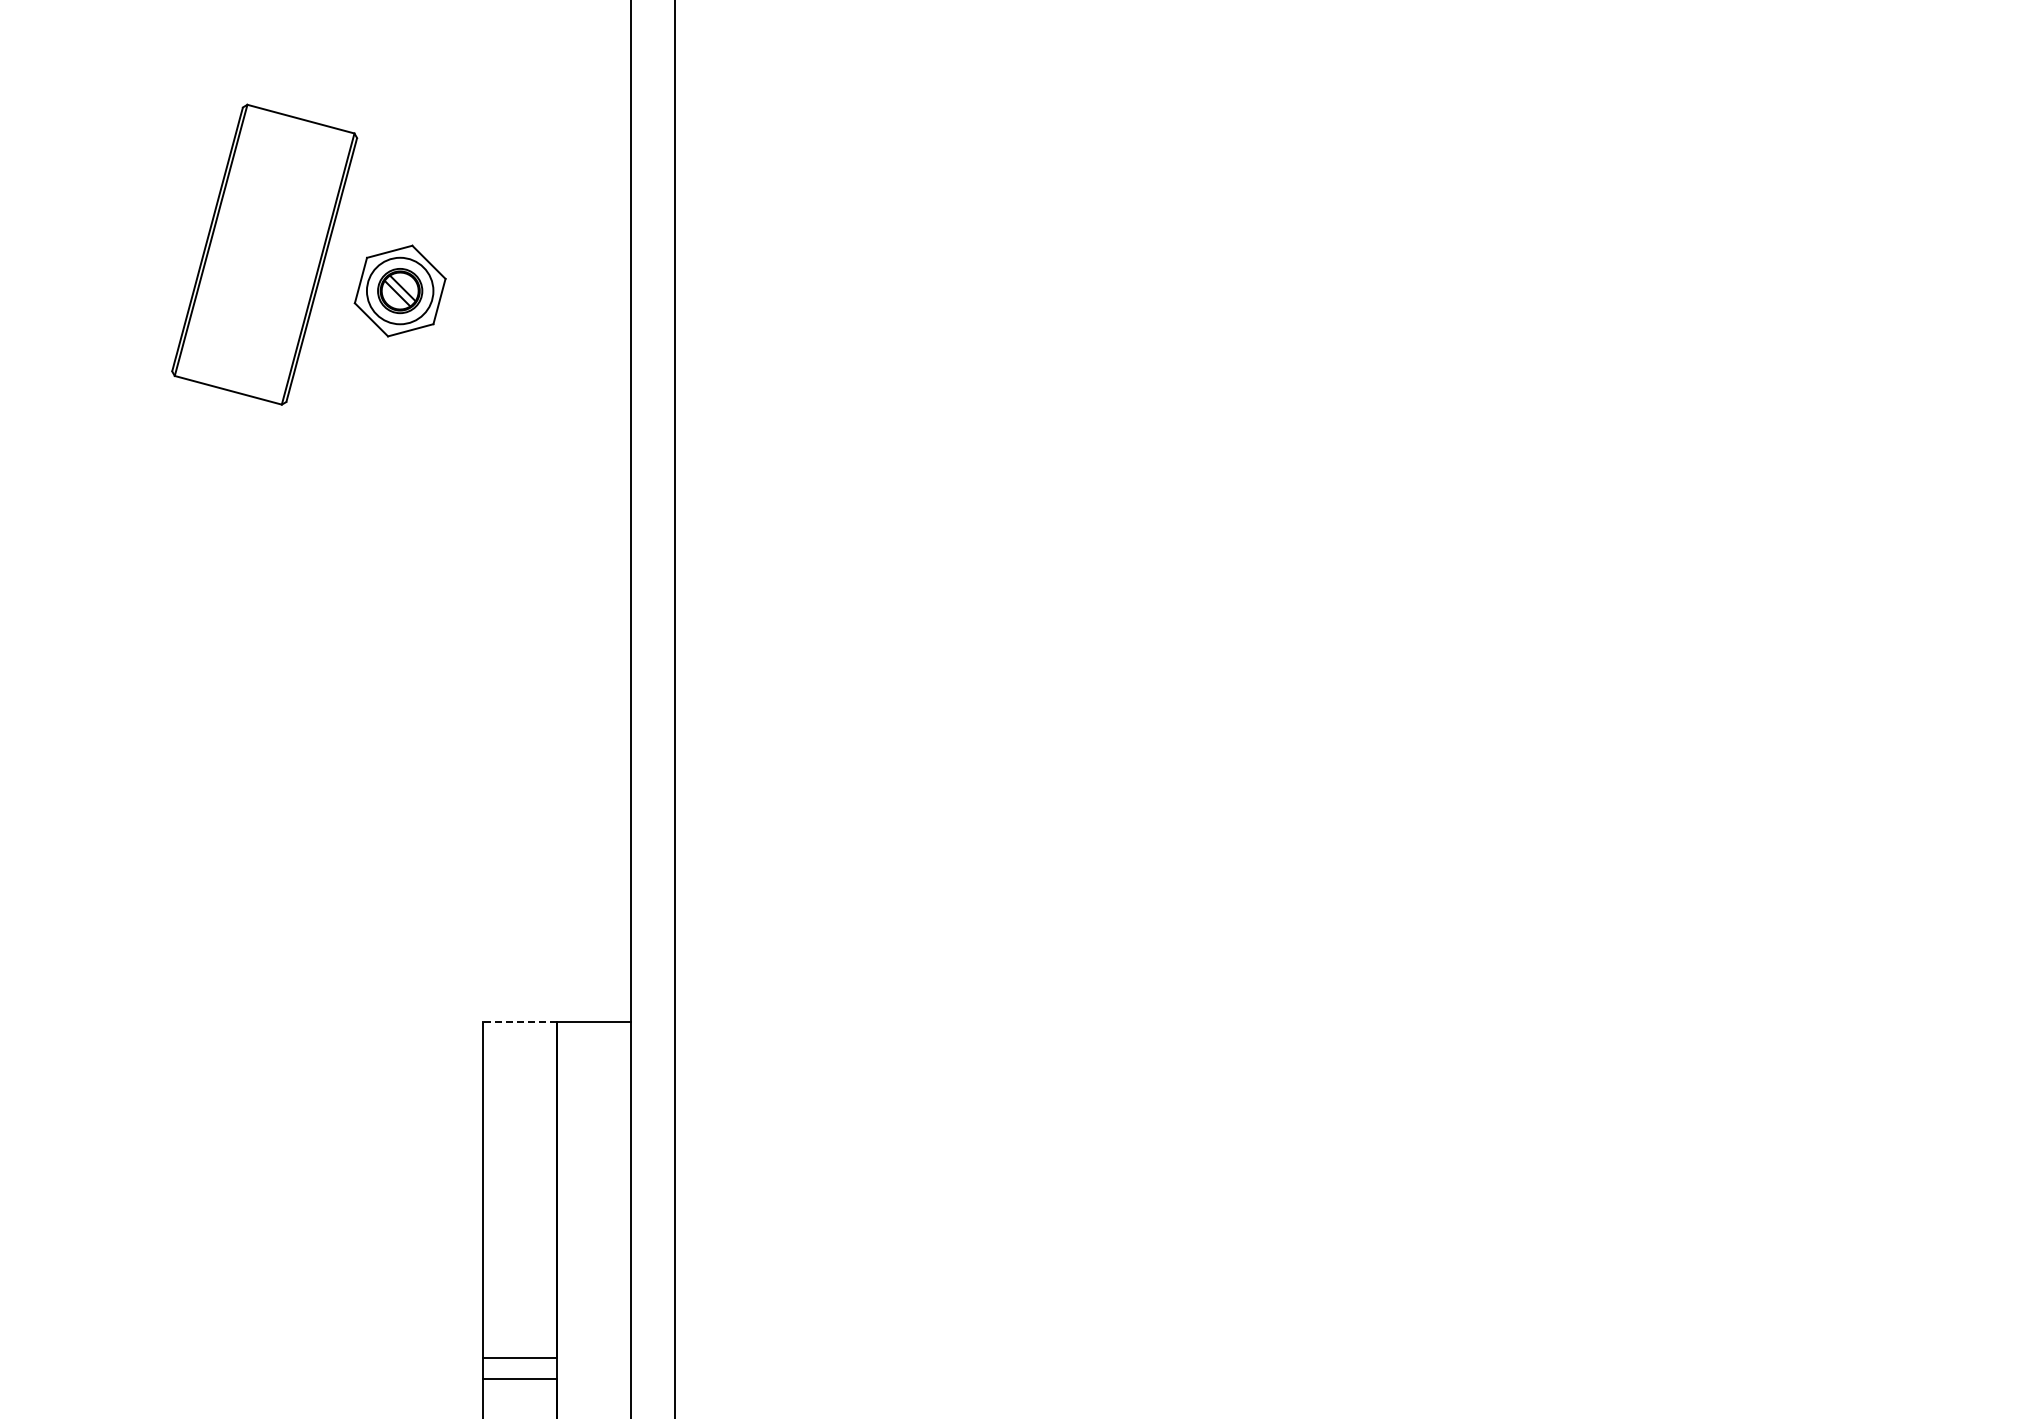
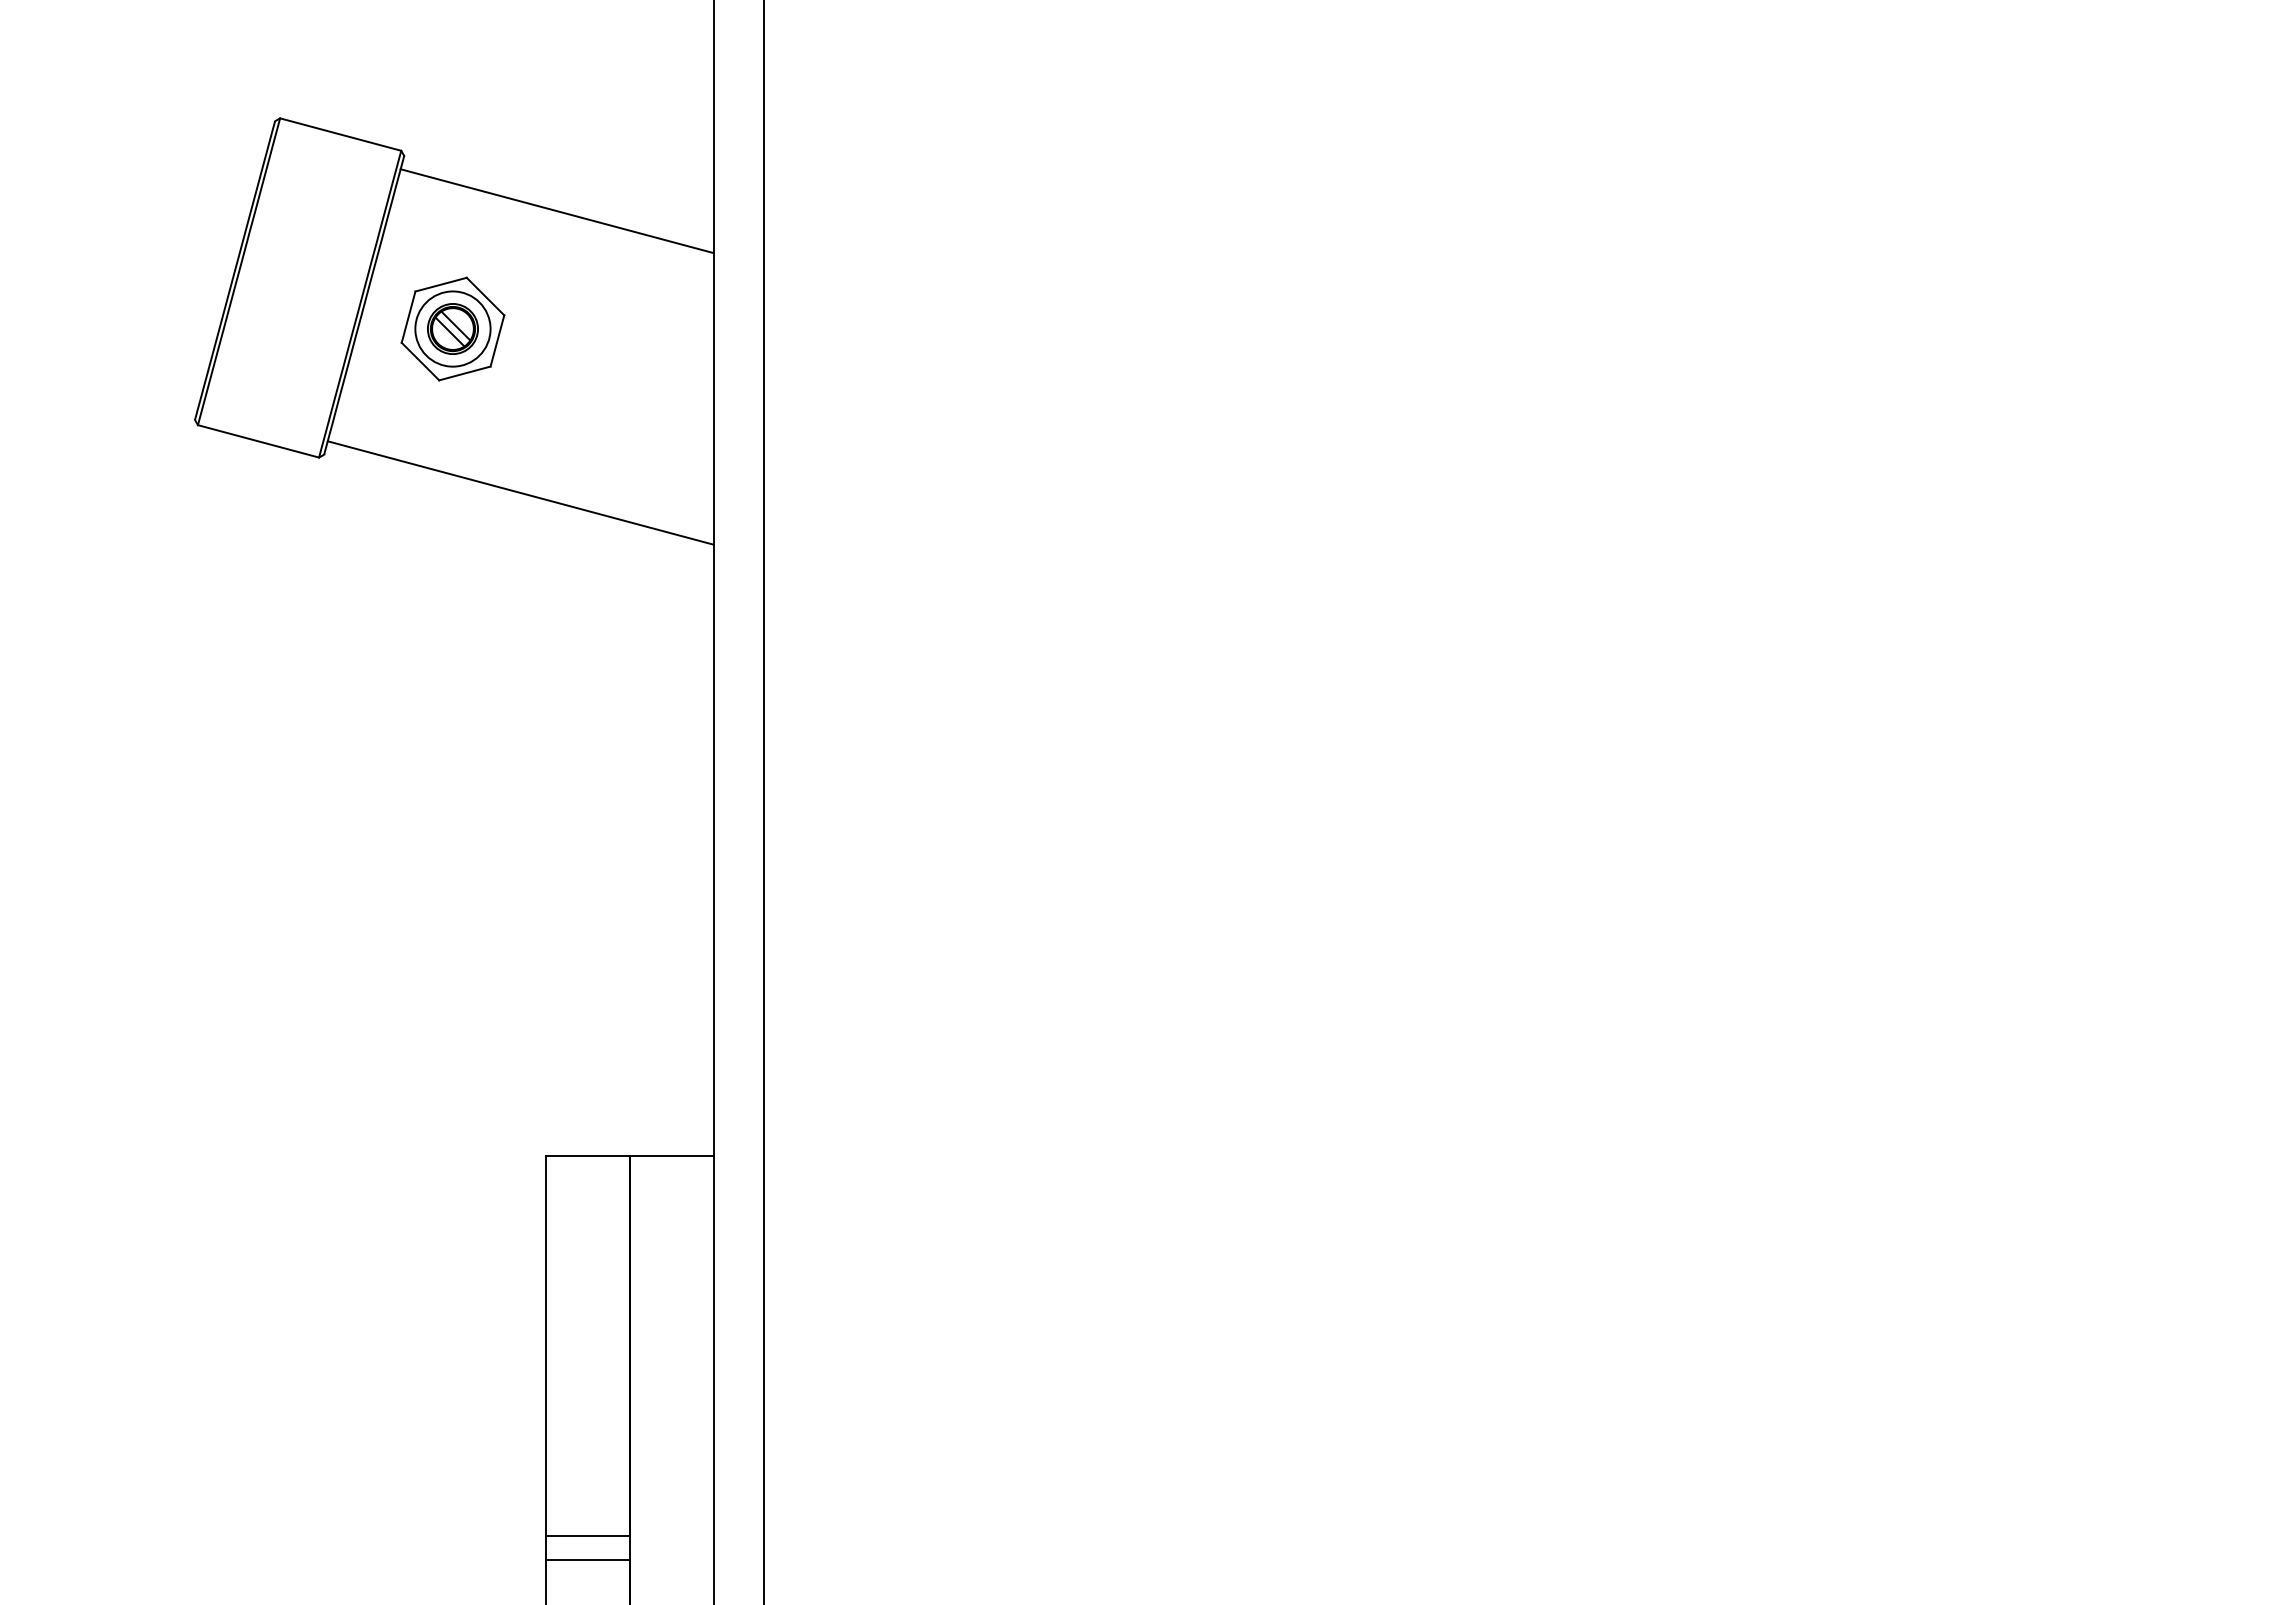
line: (491, 186) -> (556, 210), added
line: (459, 435) -> (520, 492), added
line: (519, 1022) -> (587, 1156), dashed -> solid

